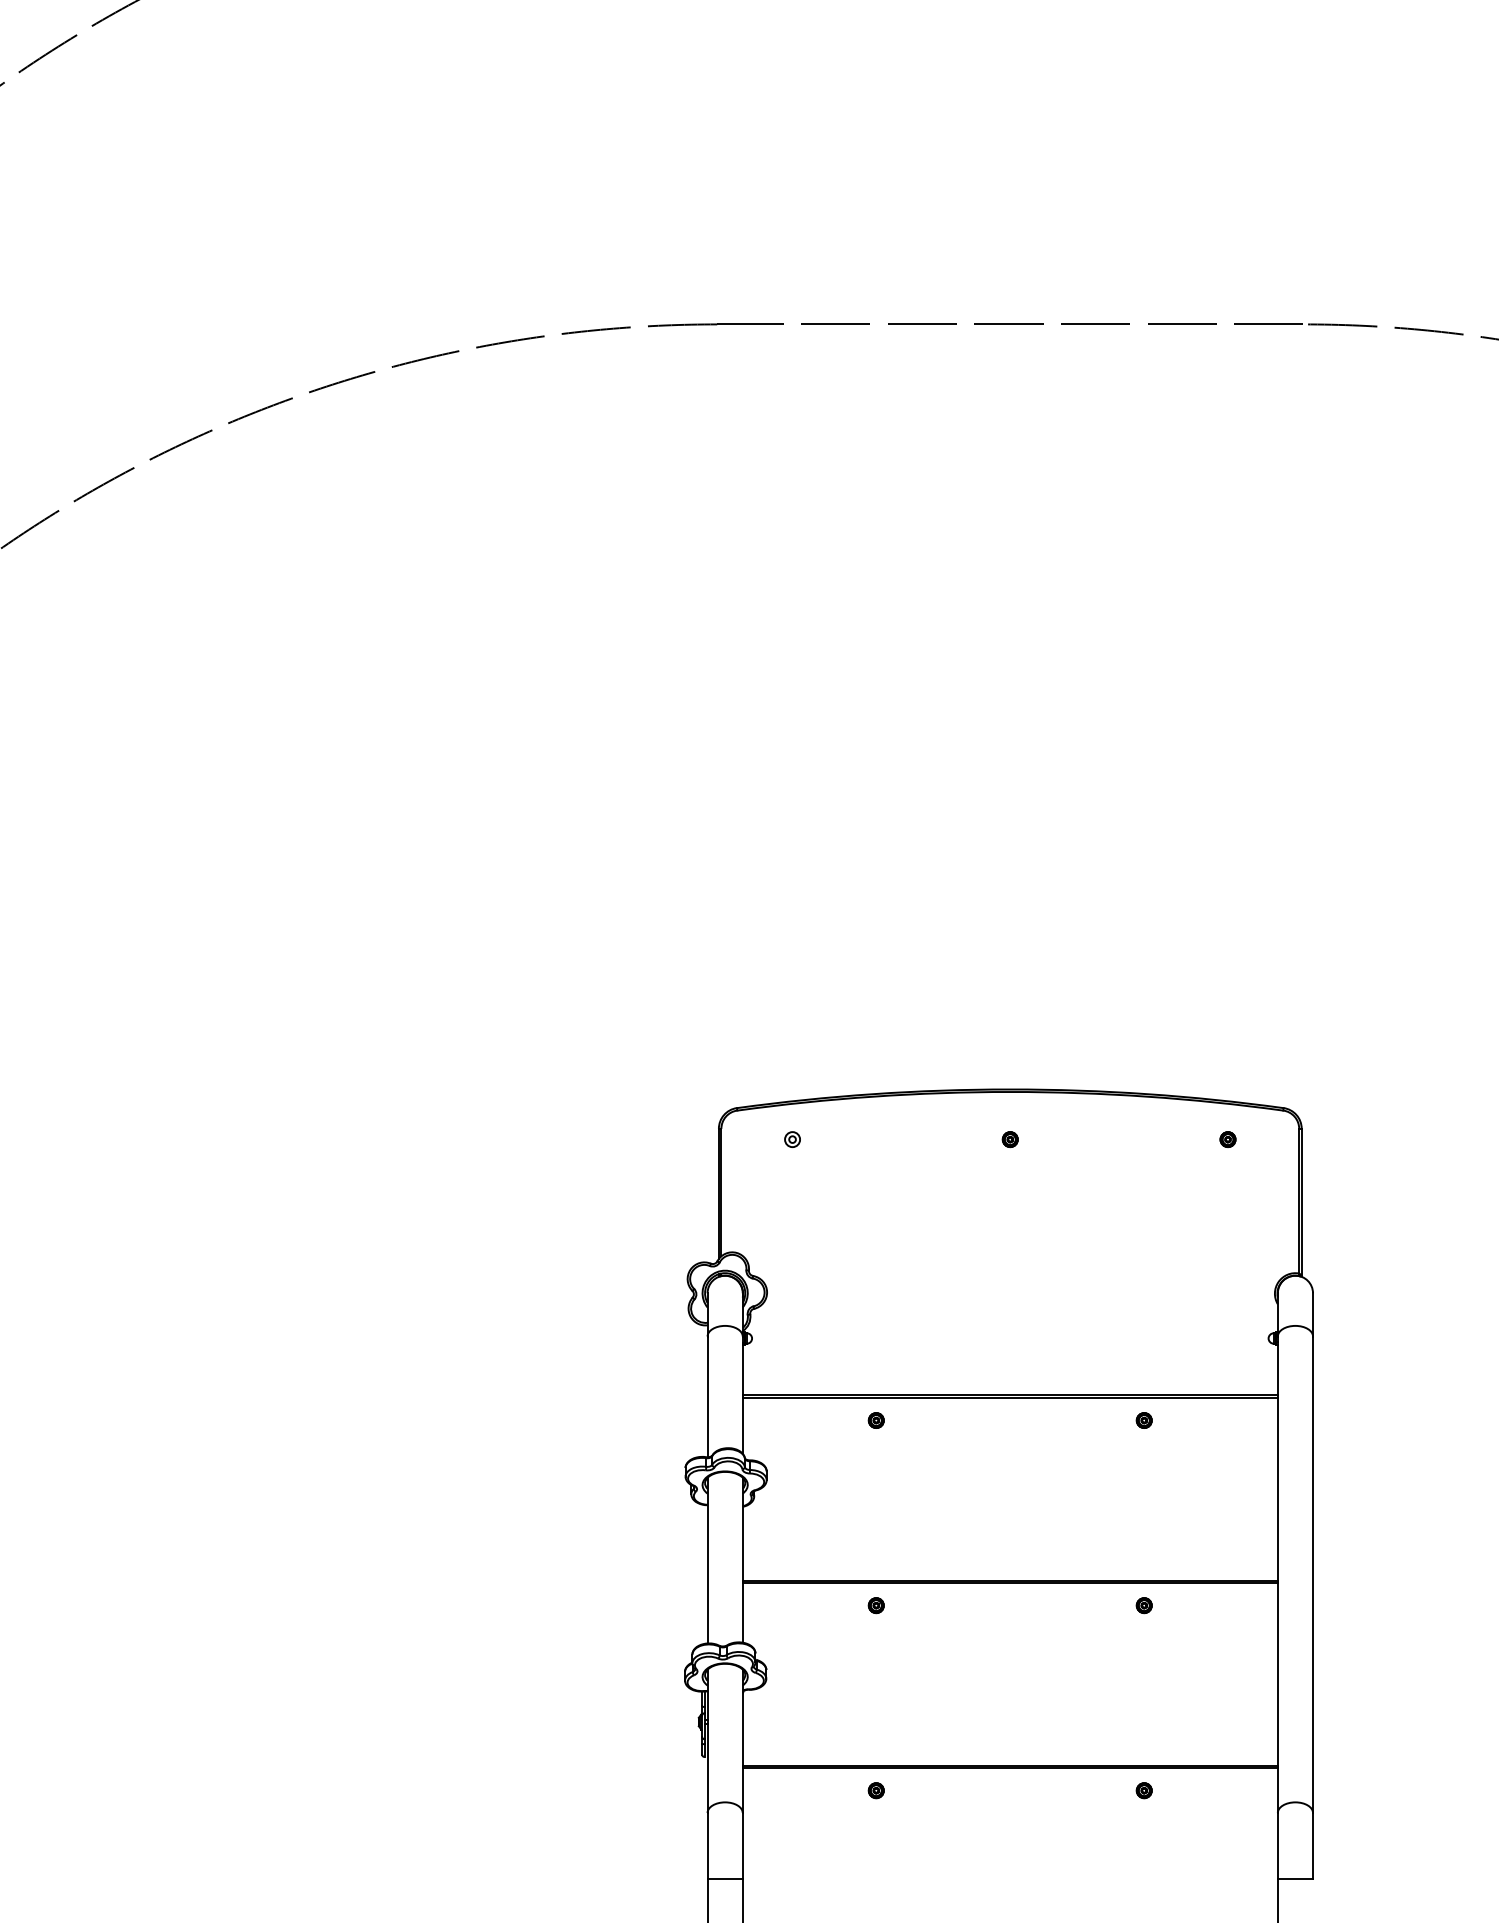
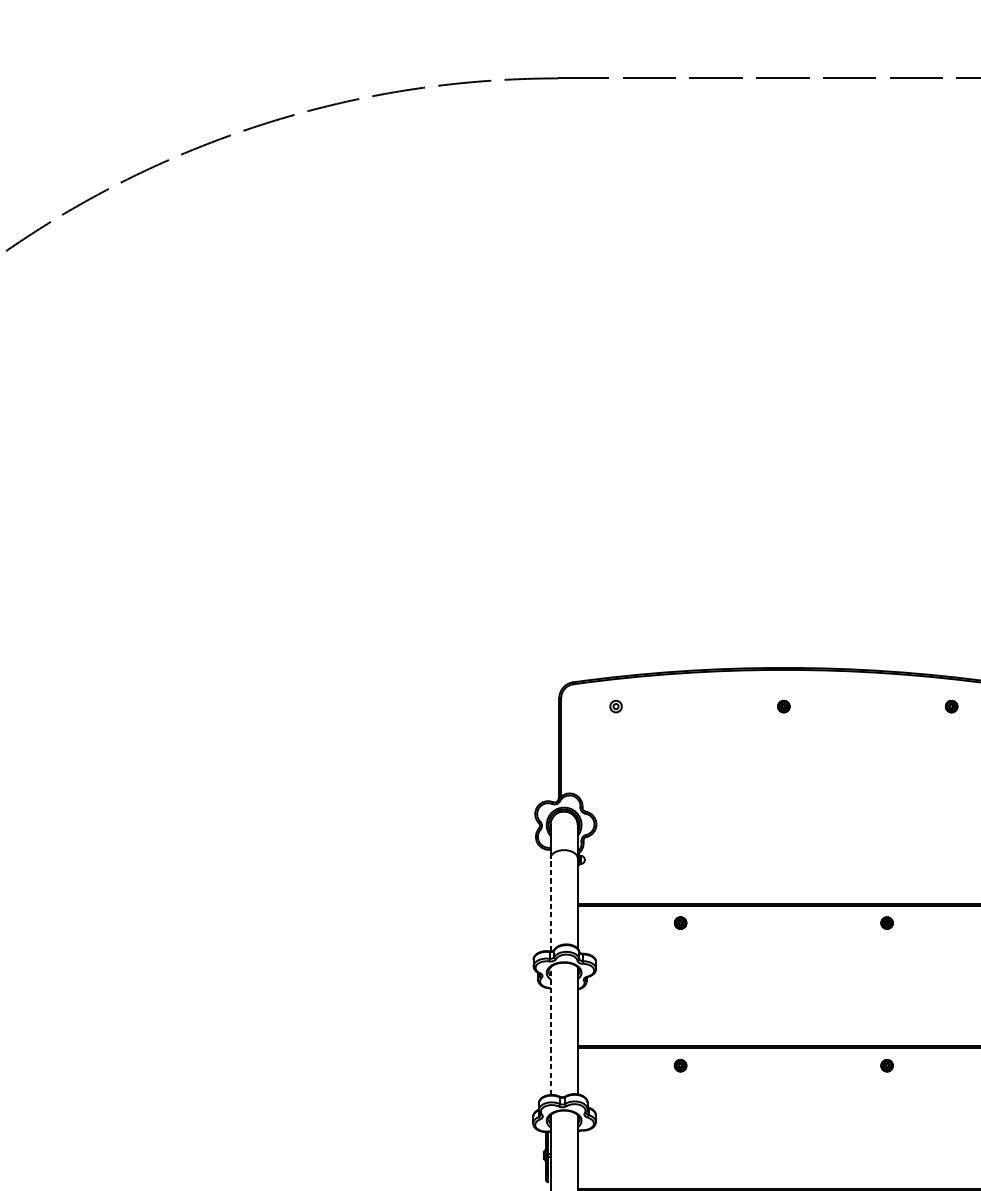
line: (707, 1396) -> (550, 904), solid -> dashed
line: (707, 1560) -> (550, 1030), solid -> dashed

